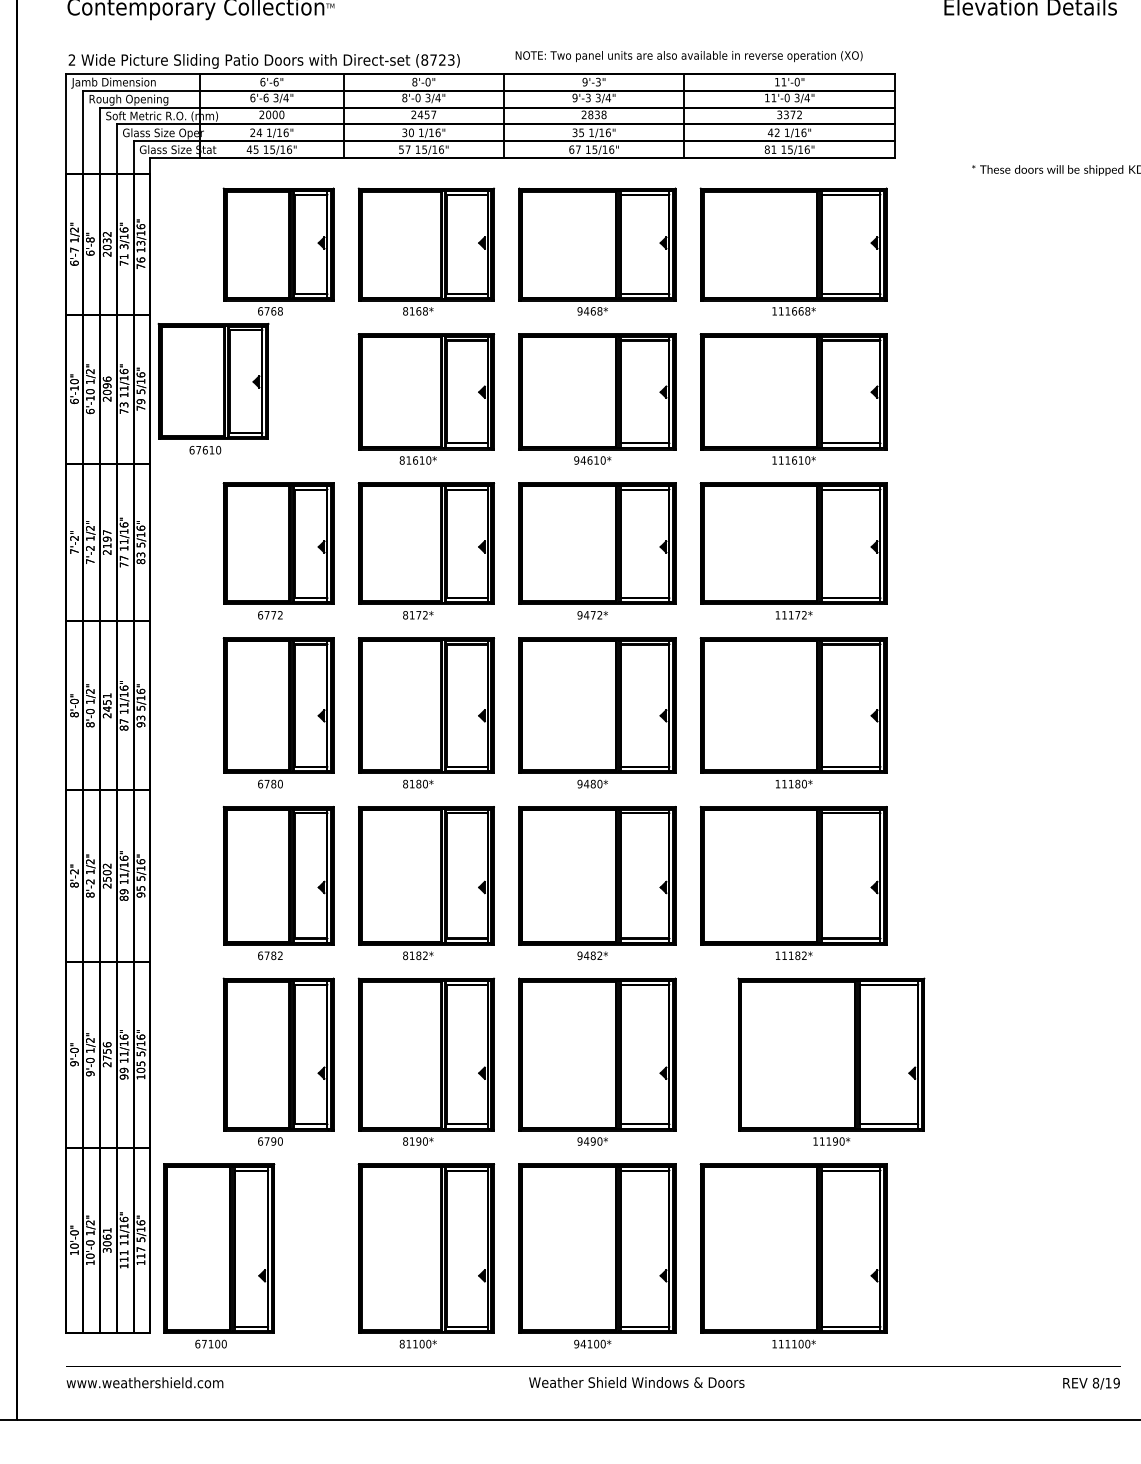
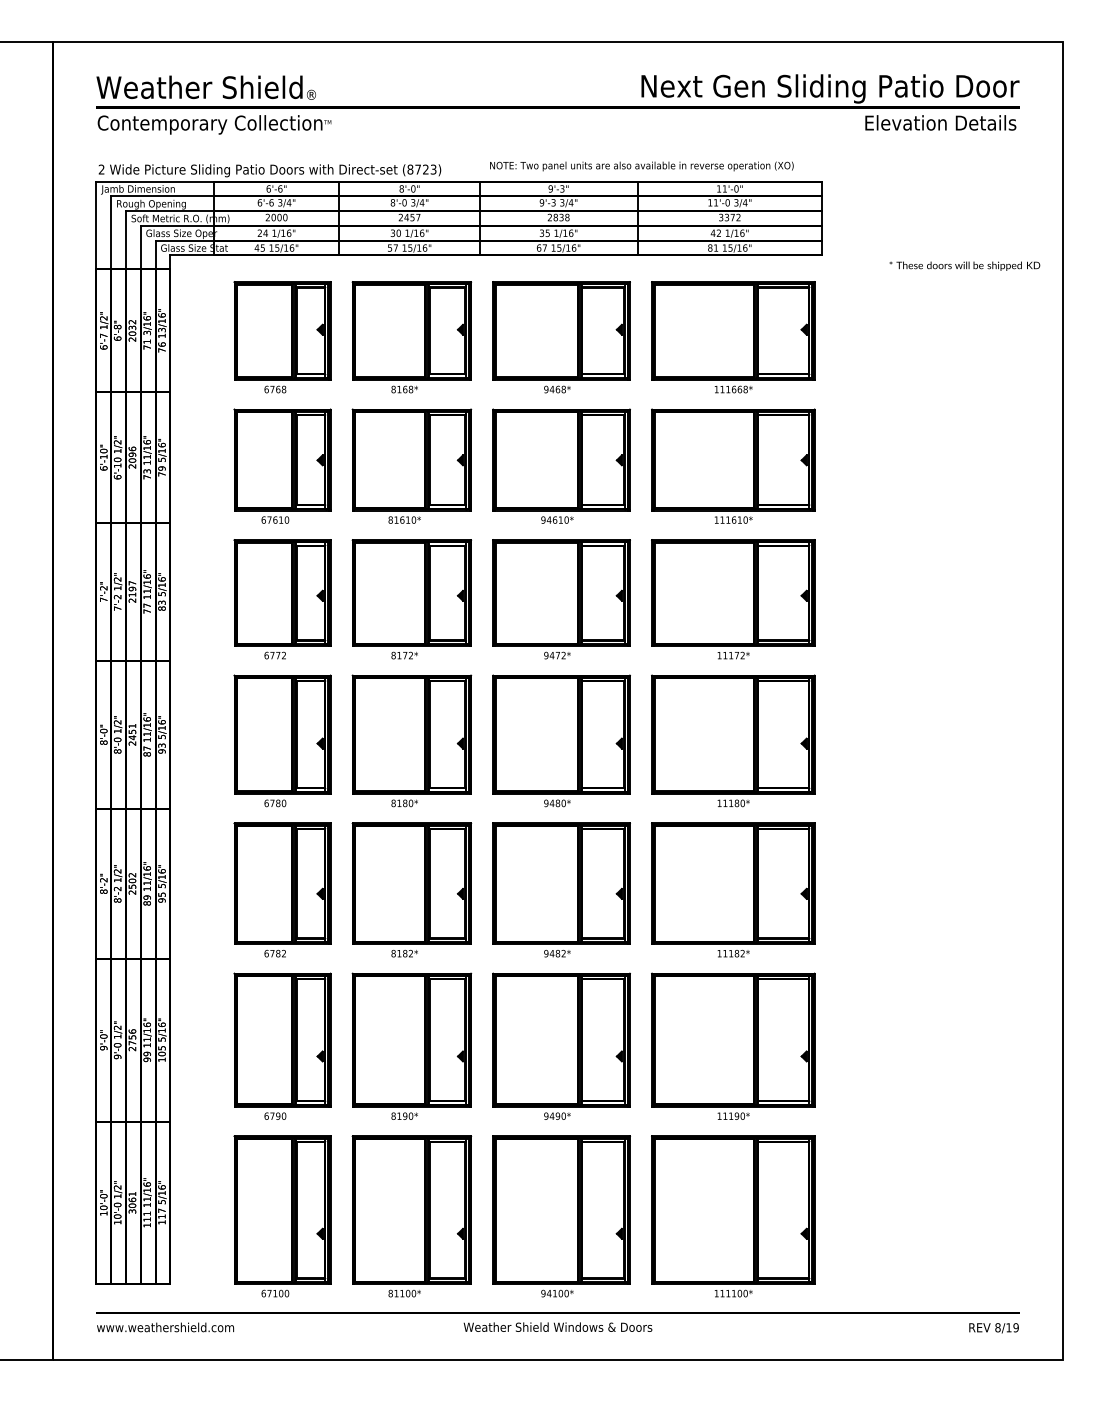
part: (213, 387) -> (282, 465), moved
part: (831, 1060) -> (733, 1045), moved
part: (219, 1256) -> (282, 1216), moved
text: (636, 1381) -> (557, 1326), moved

